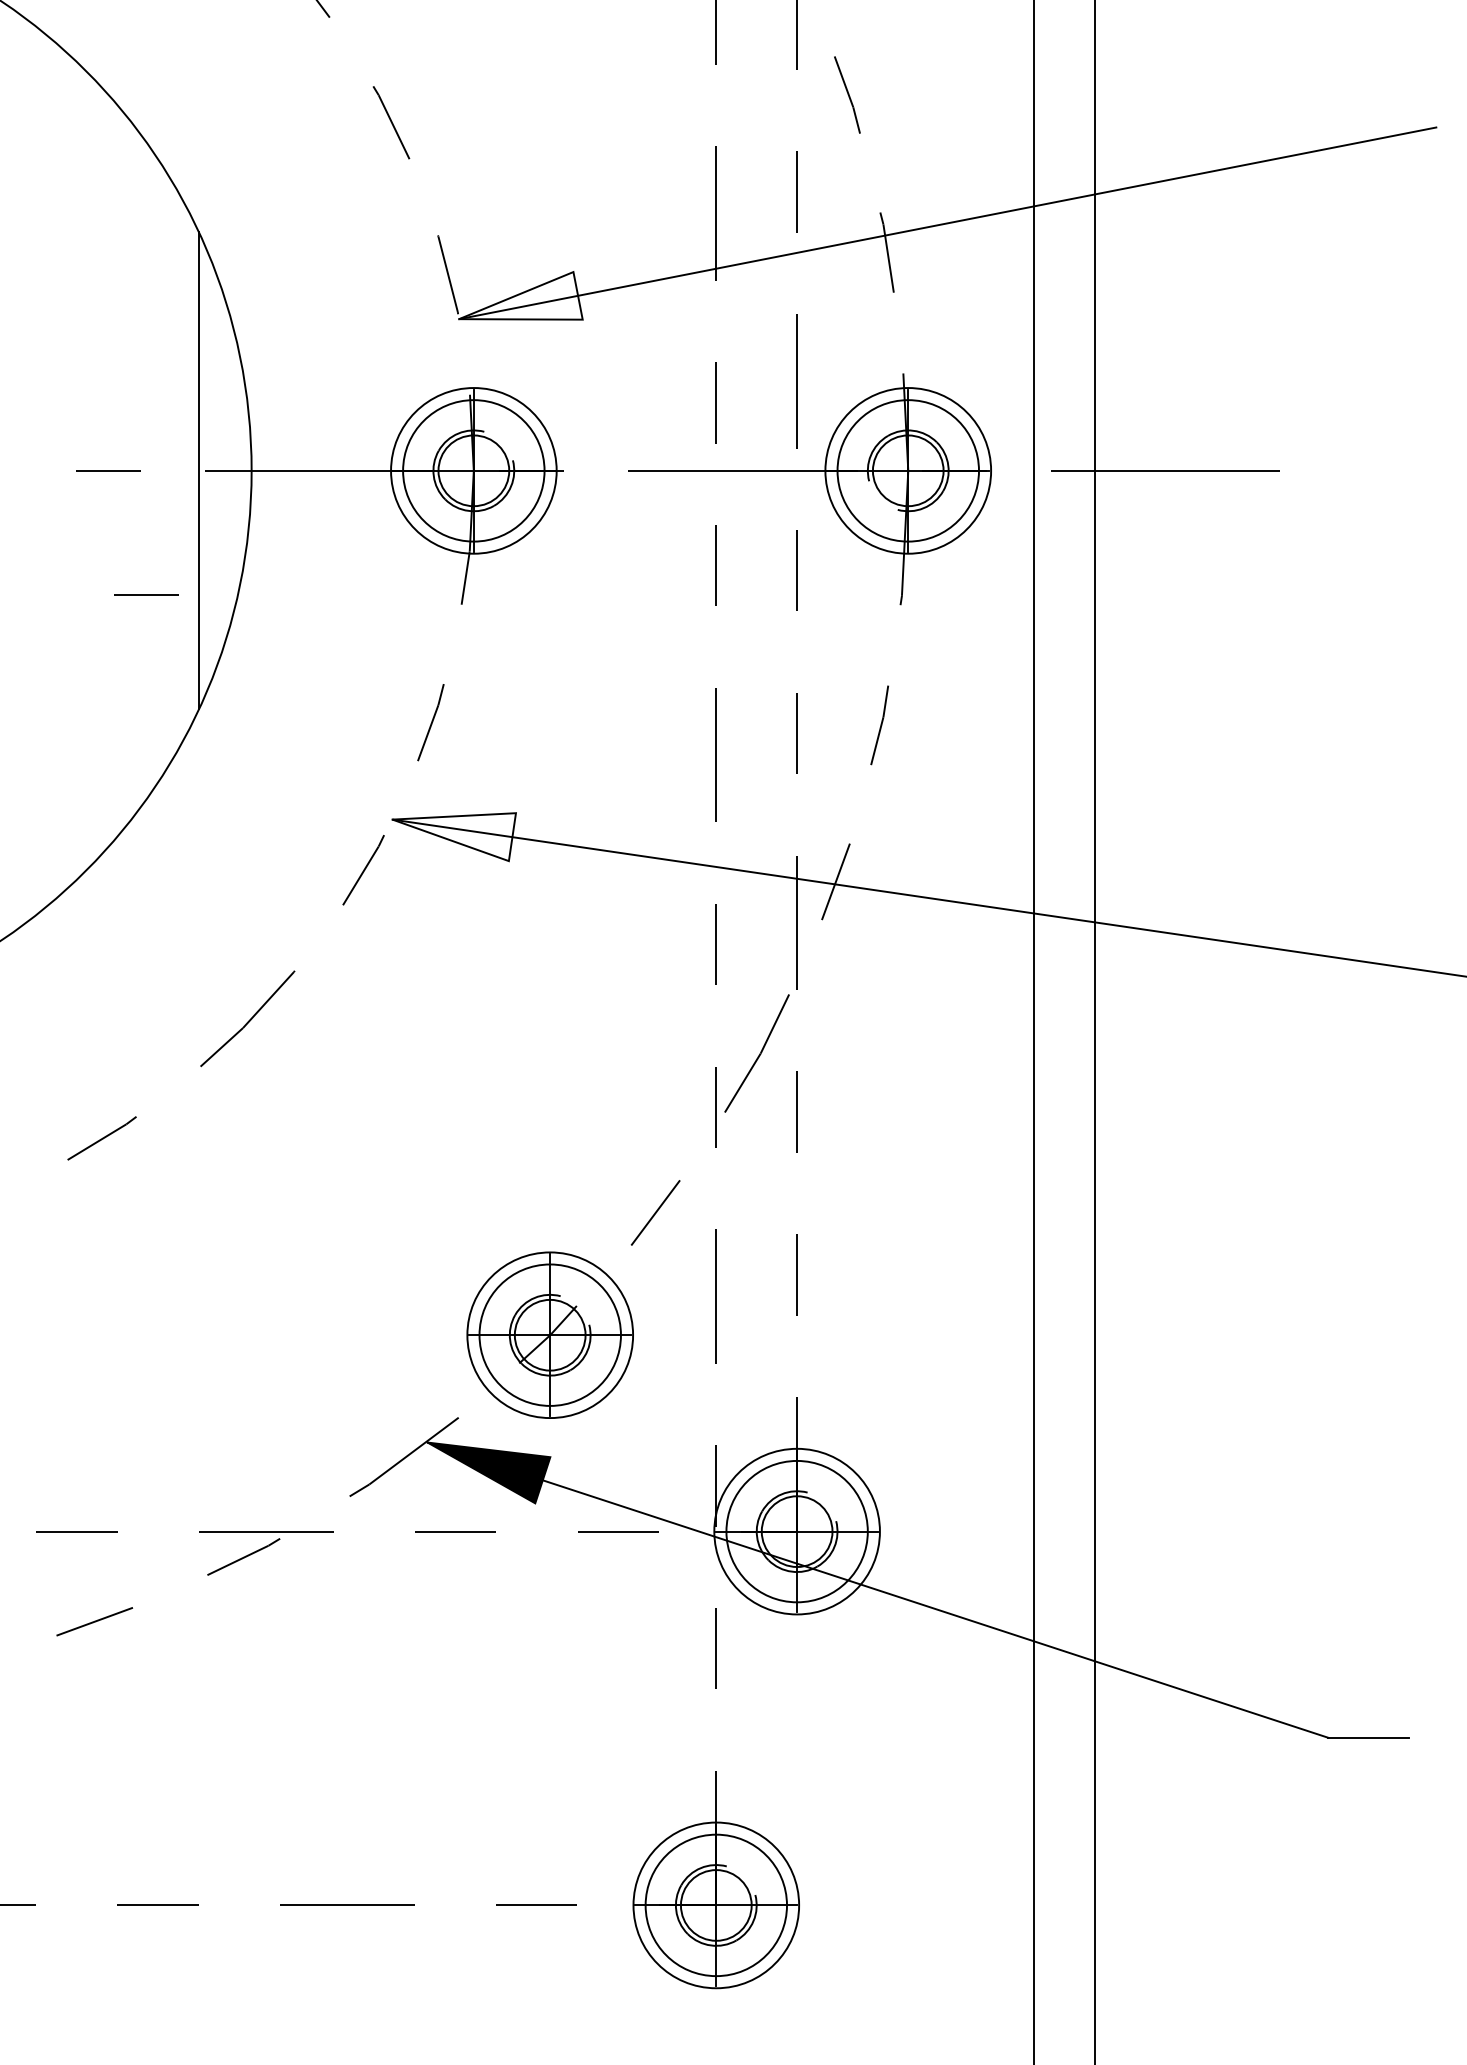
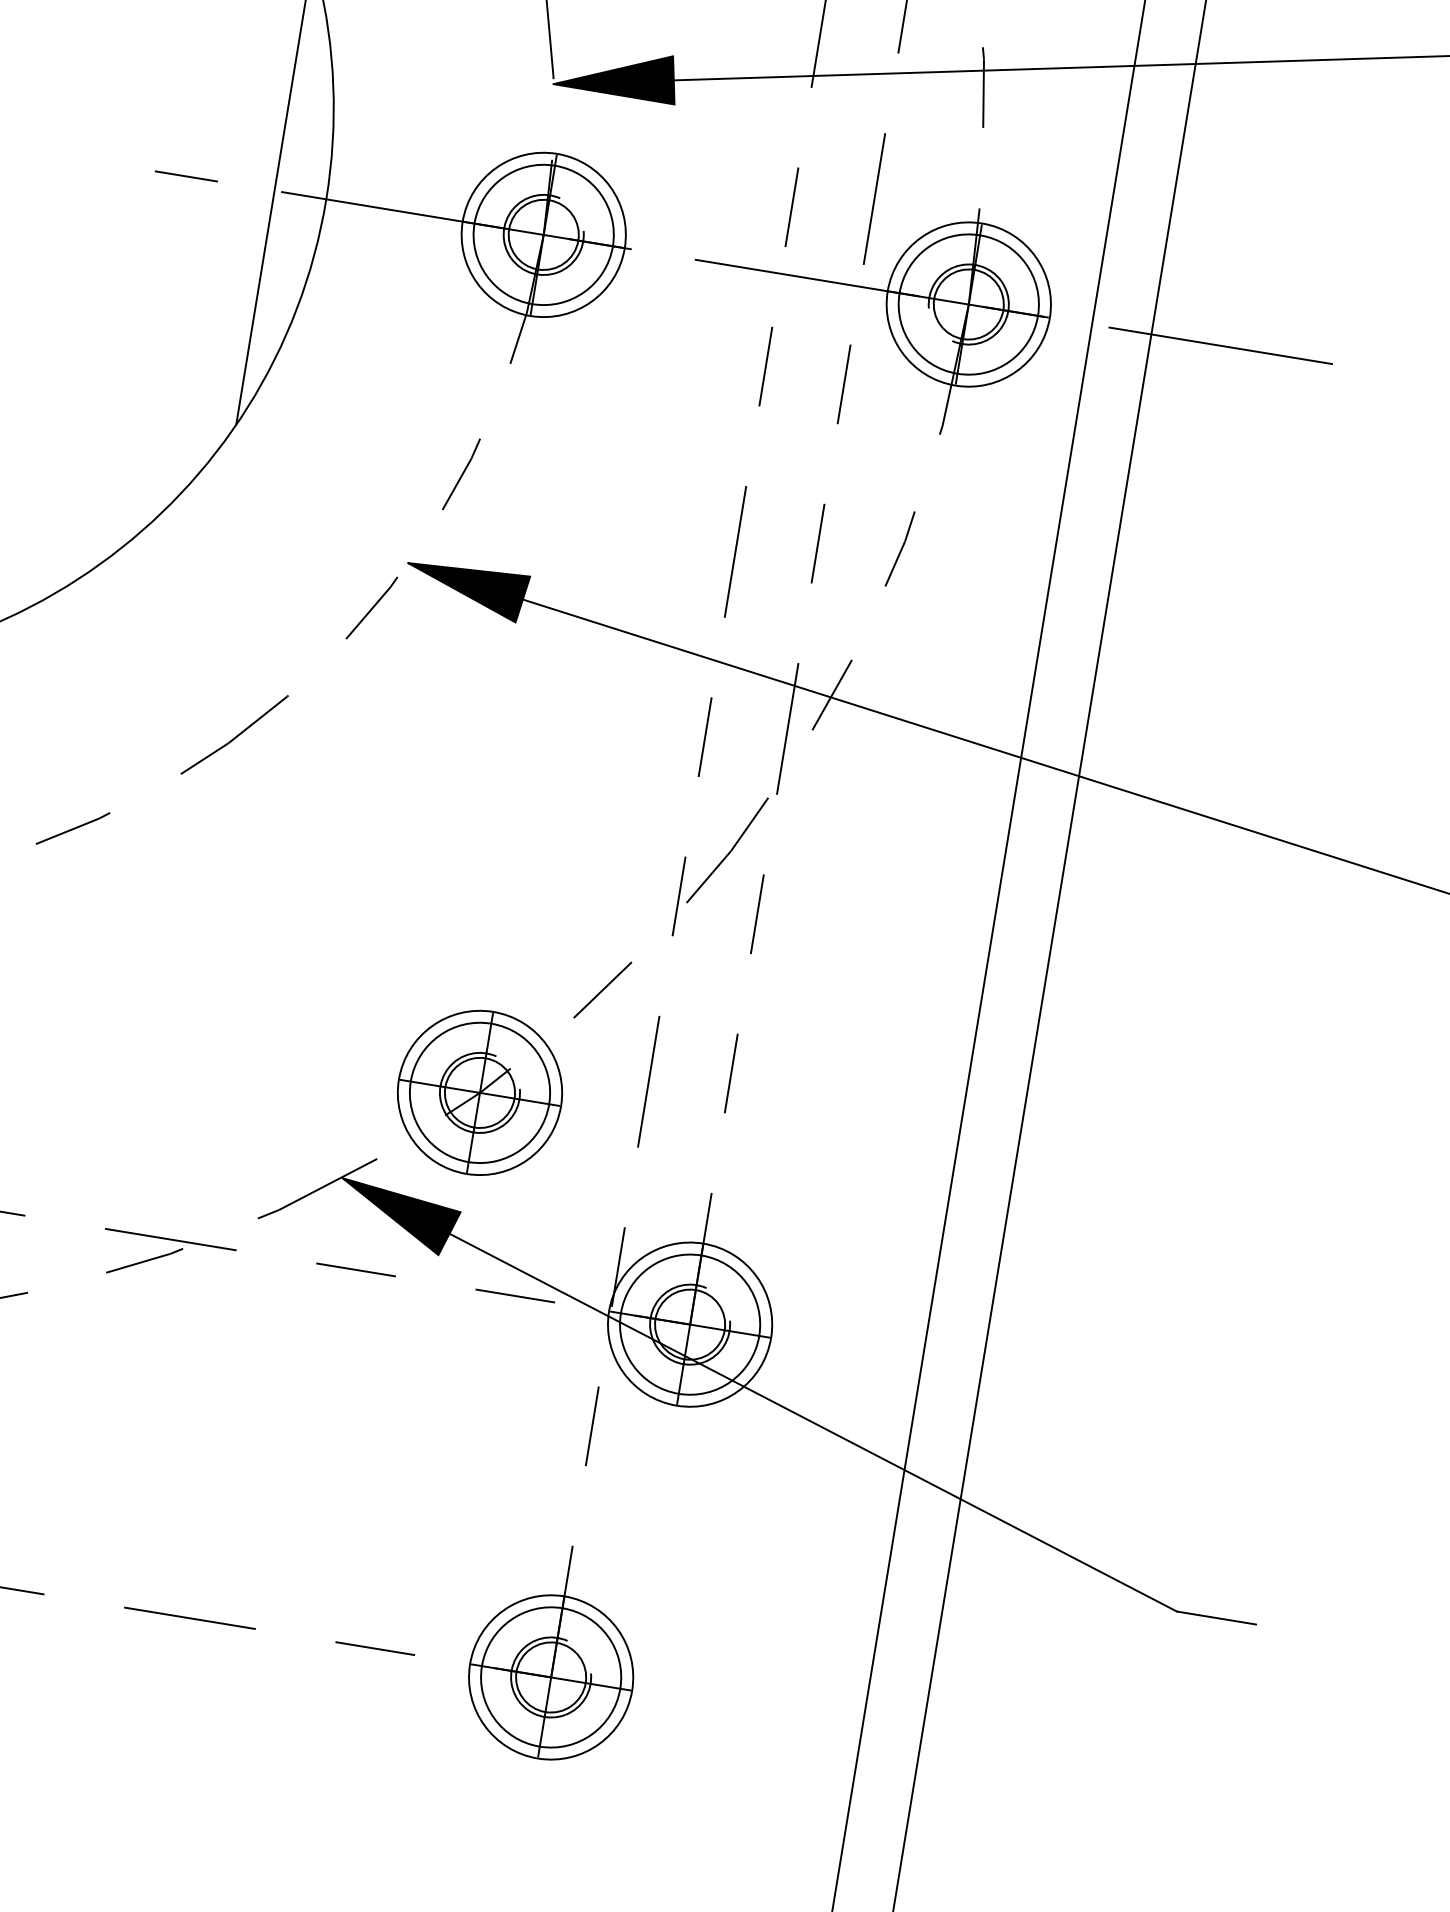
fill: (520, 295) -> (617, 70), added
line: (146, 594) -> (203, 303), removed
fill: (453, 837) -> (465, 590), added

